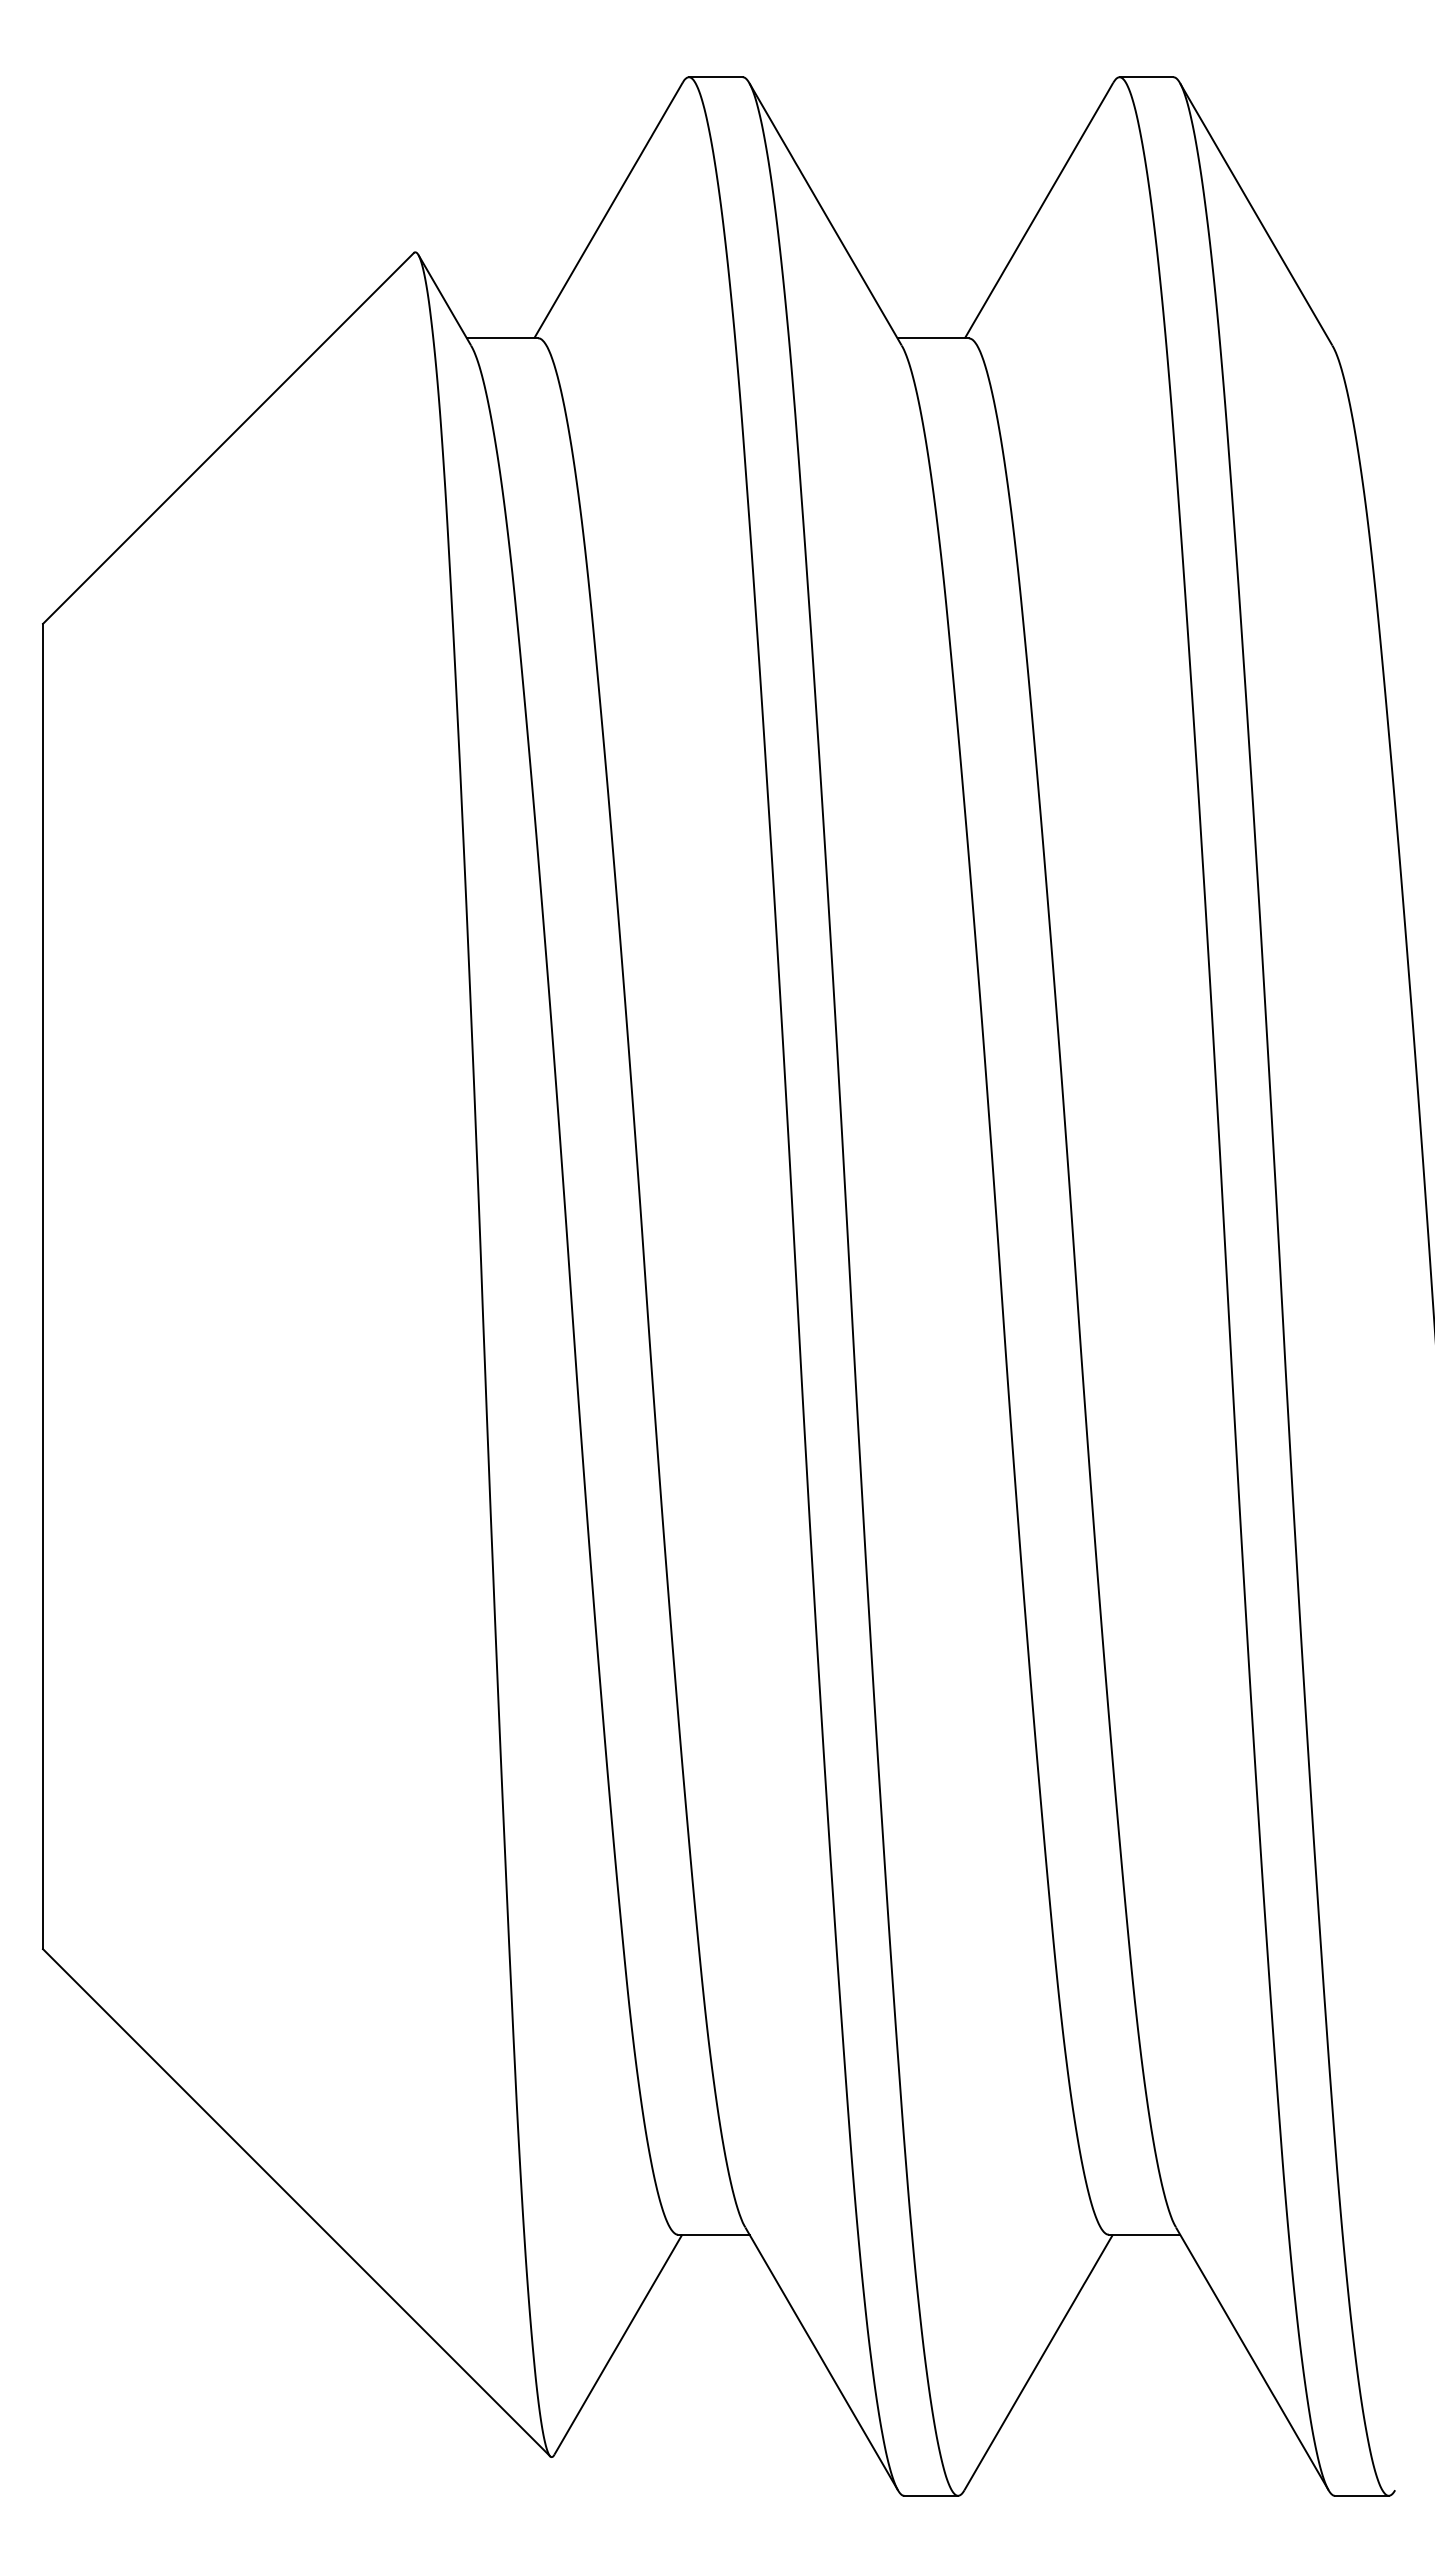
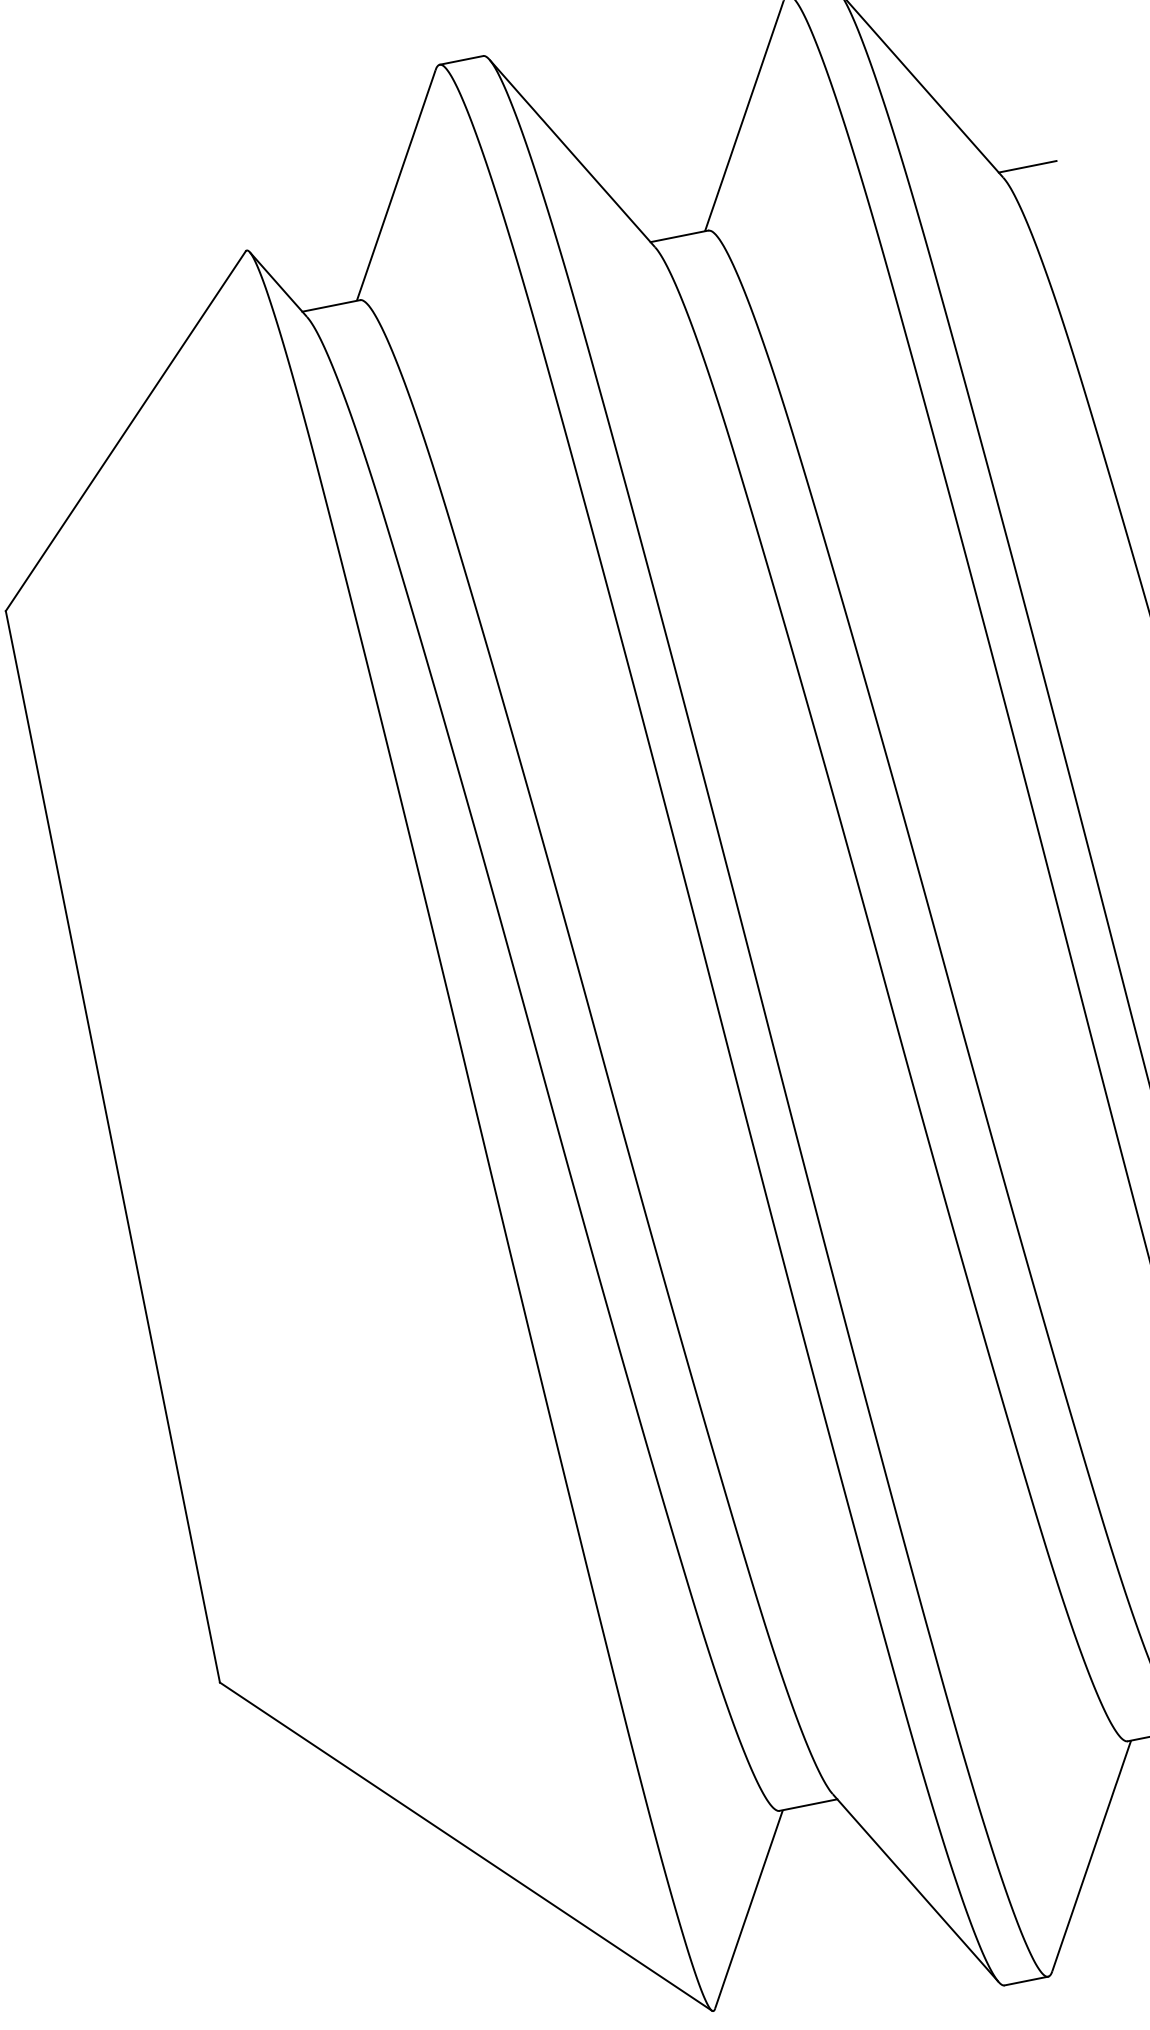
line: (1363, 338) -> (1027, 167), added

